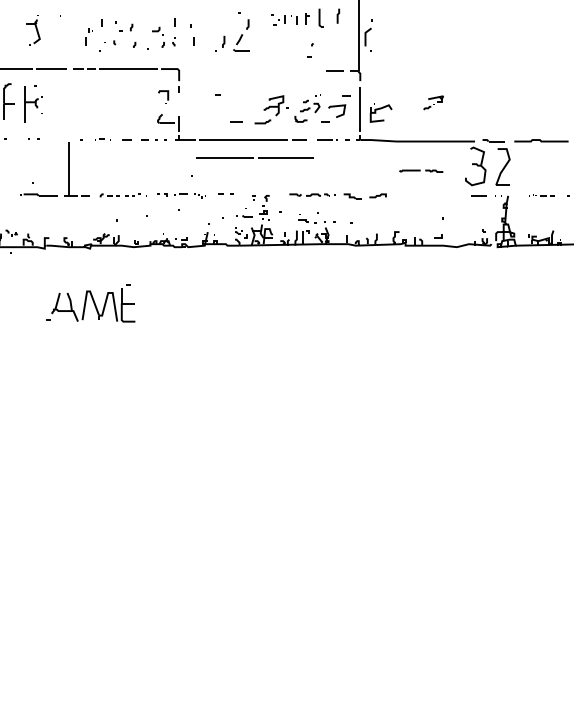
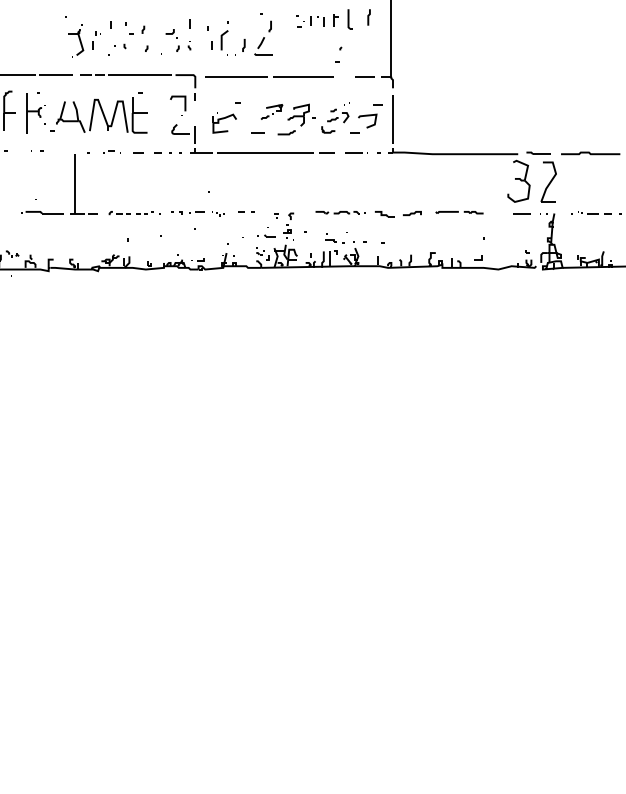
part: (33, 30) -> (76, 40), moved
part: (368, 35) -> (224, 38), moved
part: (163, 96) -> (178, 105), size x1.43
part: (433, 102) -> (271, 111), moved
part: (380, 112) -> (224, 122), moved
line: (253, 157) -> (267, 76), moved
part: (421, 171) -> (459, 212), moved
part: (542, 194) -> (591, 212), size x1.43
part: (90, 303) -> (98, 112), moved

